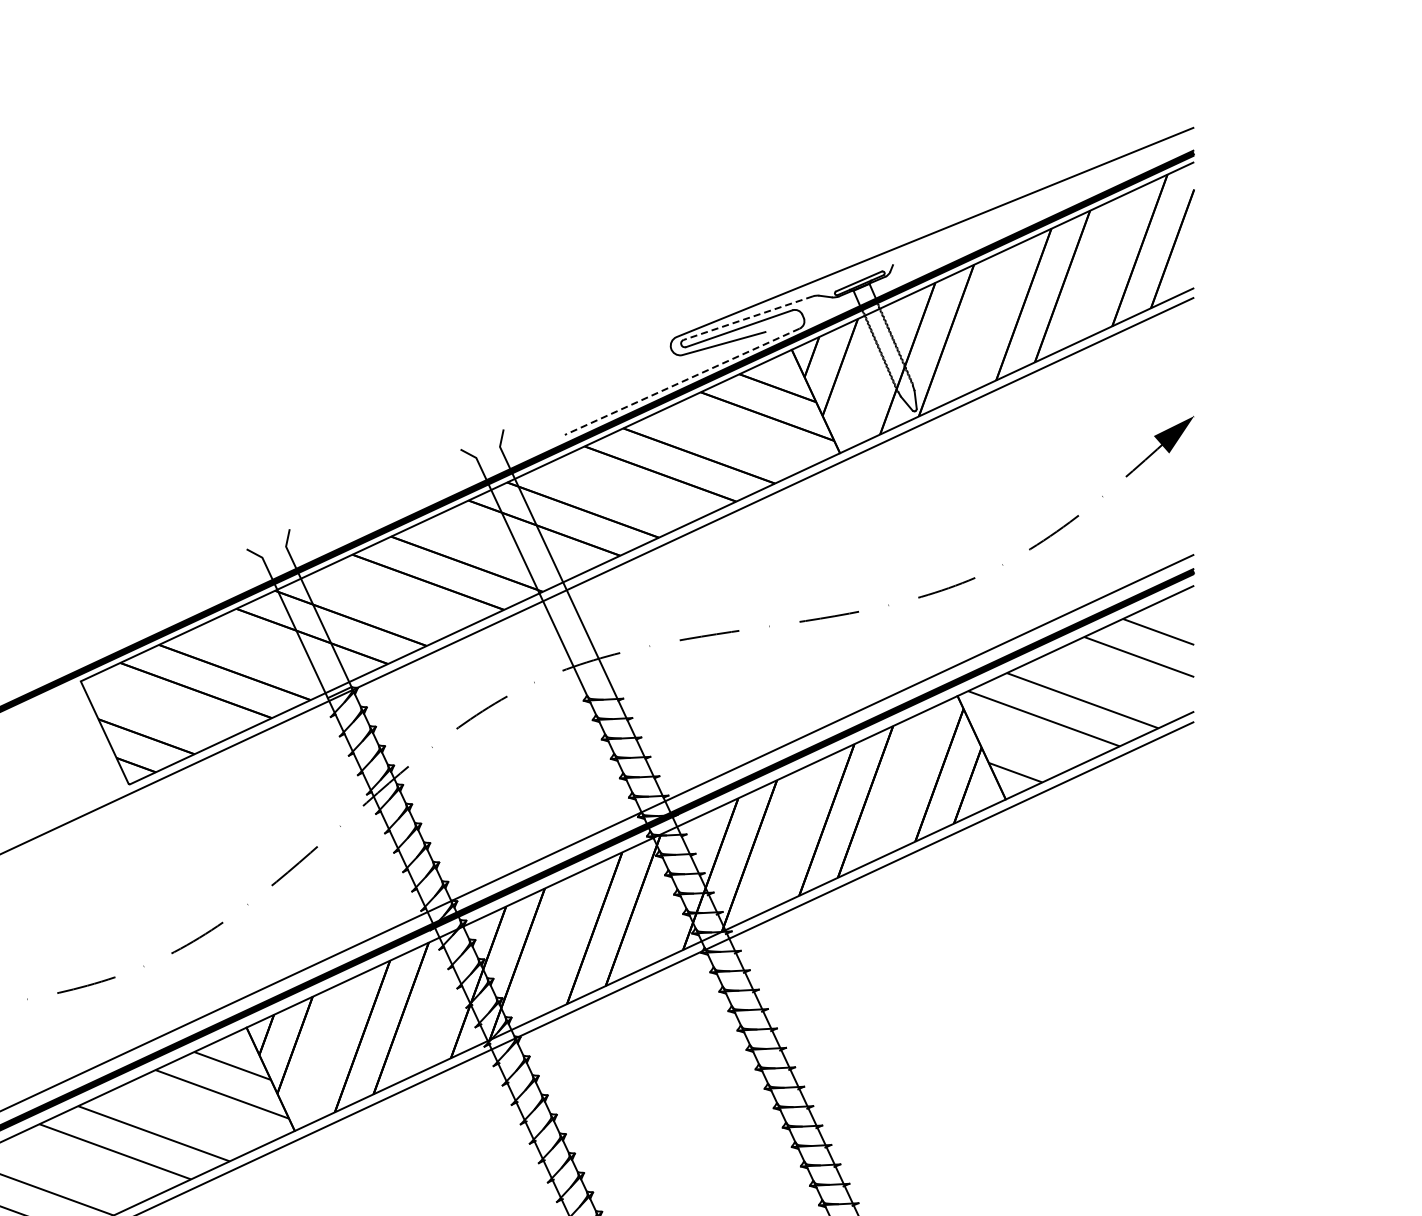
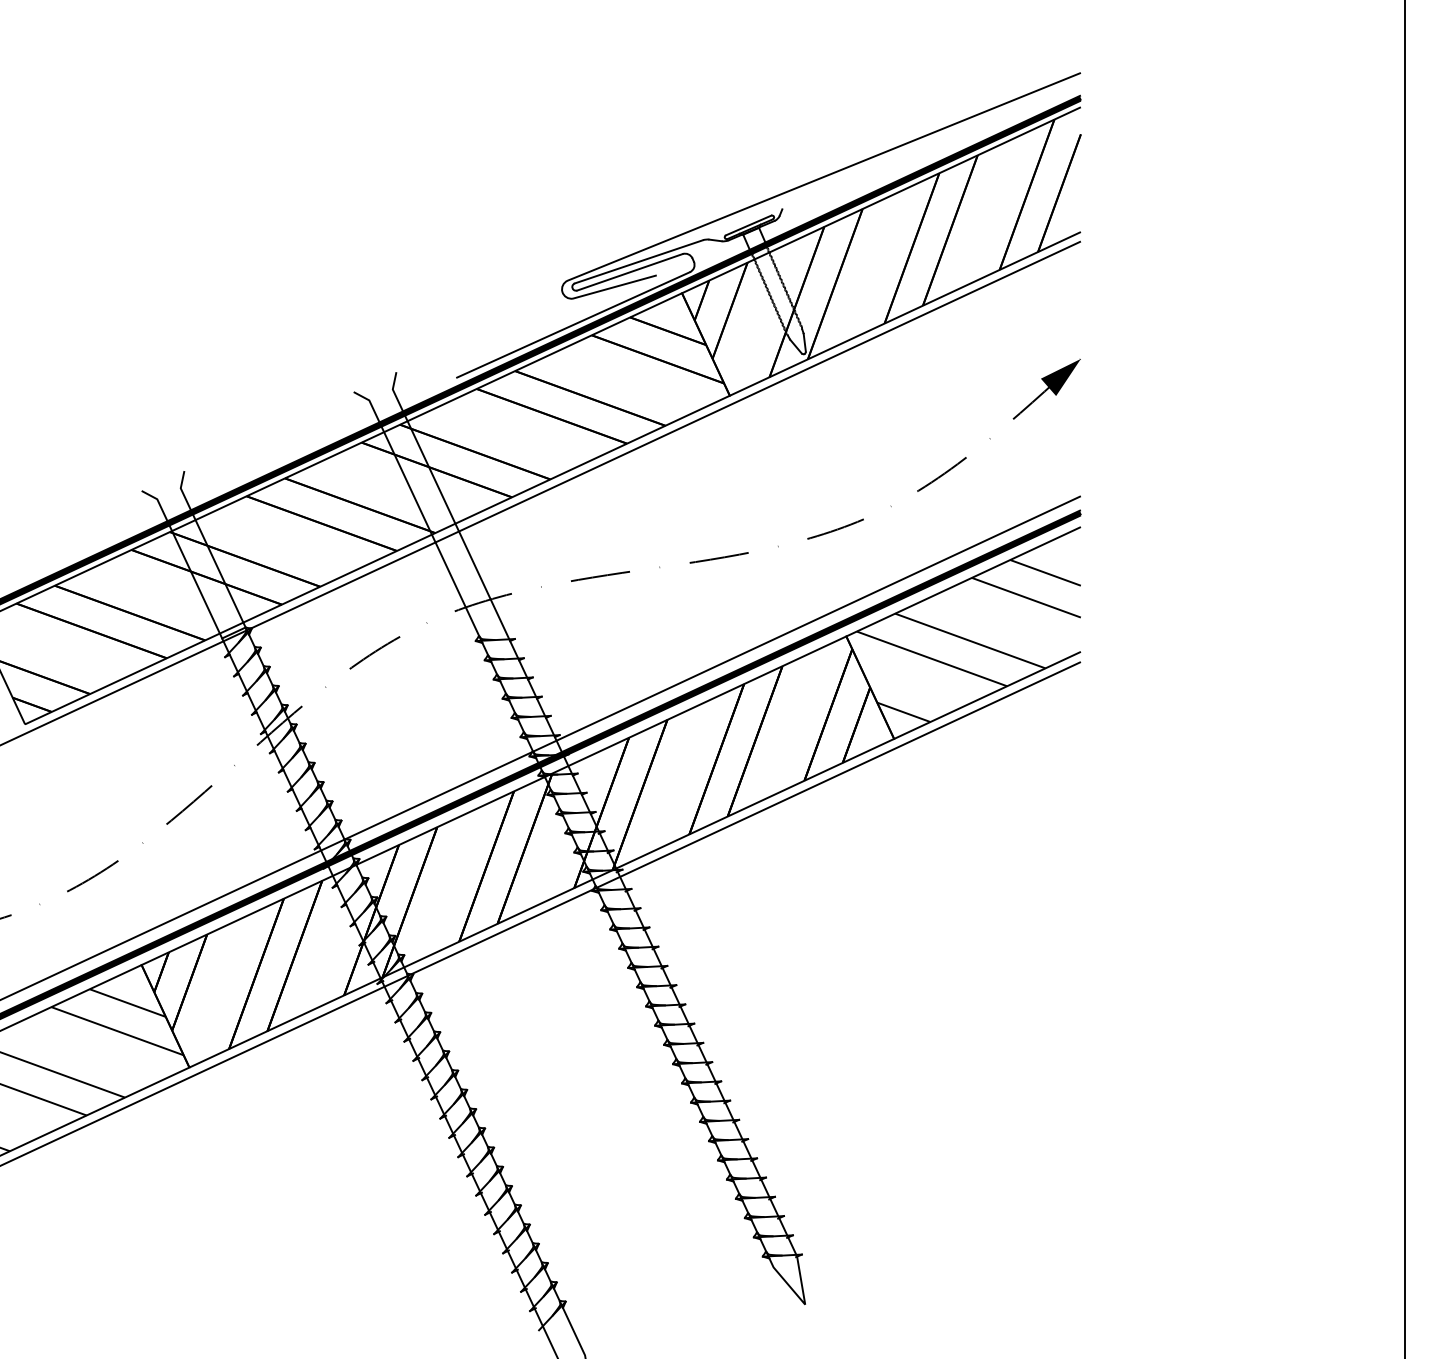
line: (747, 317) -> (638, 261), dashed -> solid
line: (682, 381) -> (573, 324), dashed -> solid

